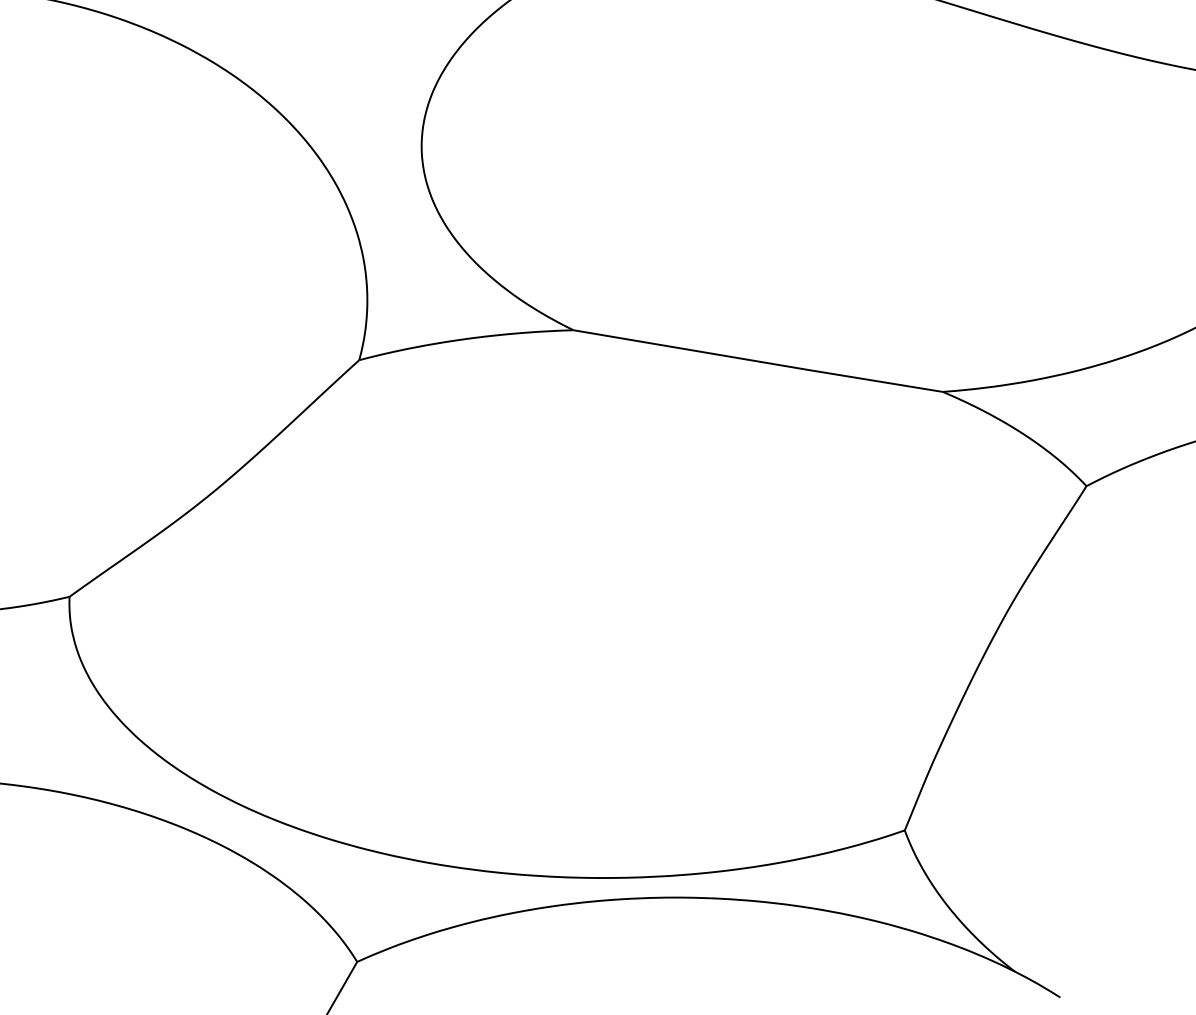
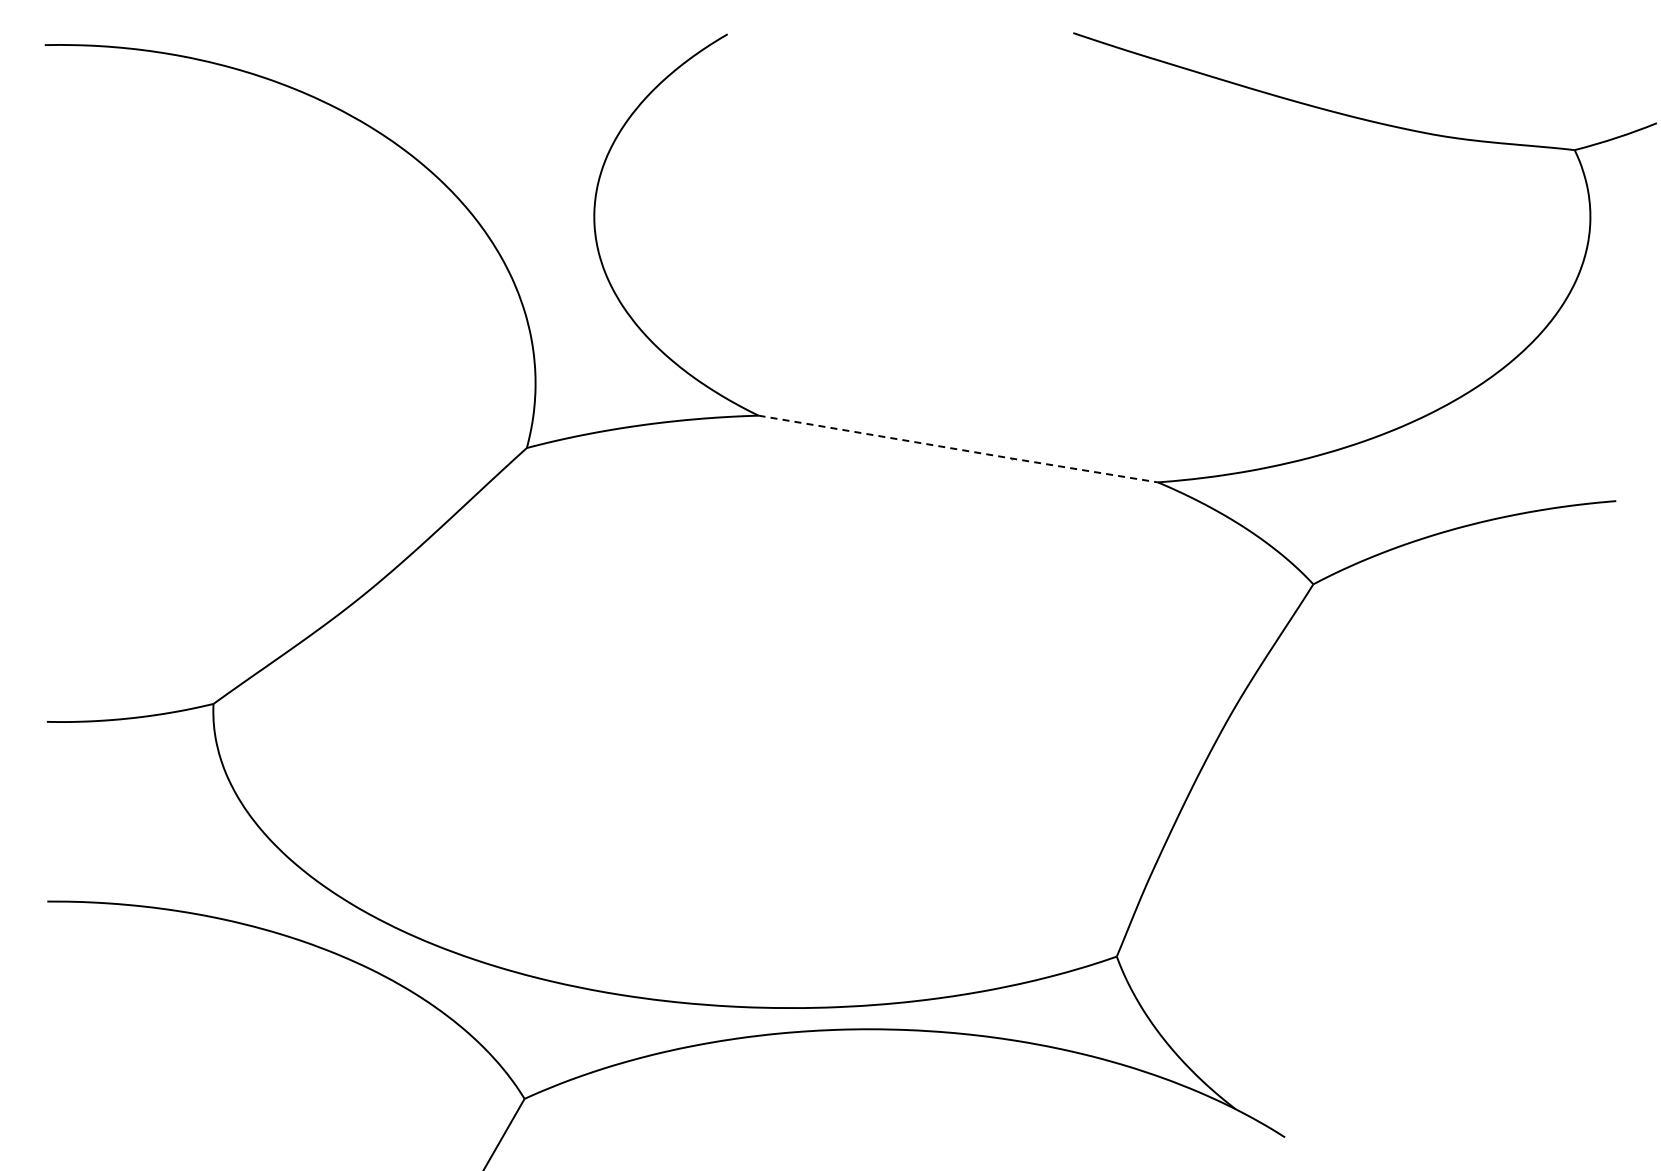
line: (759, 361) -> (959, 449), solid -> dashed

